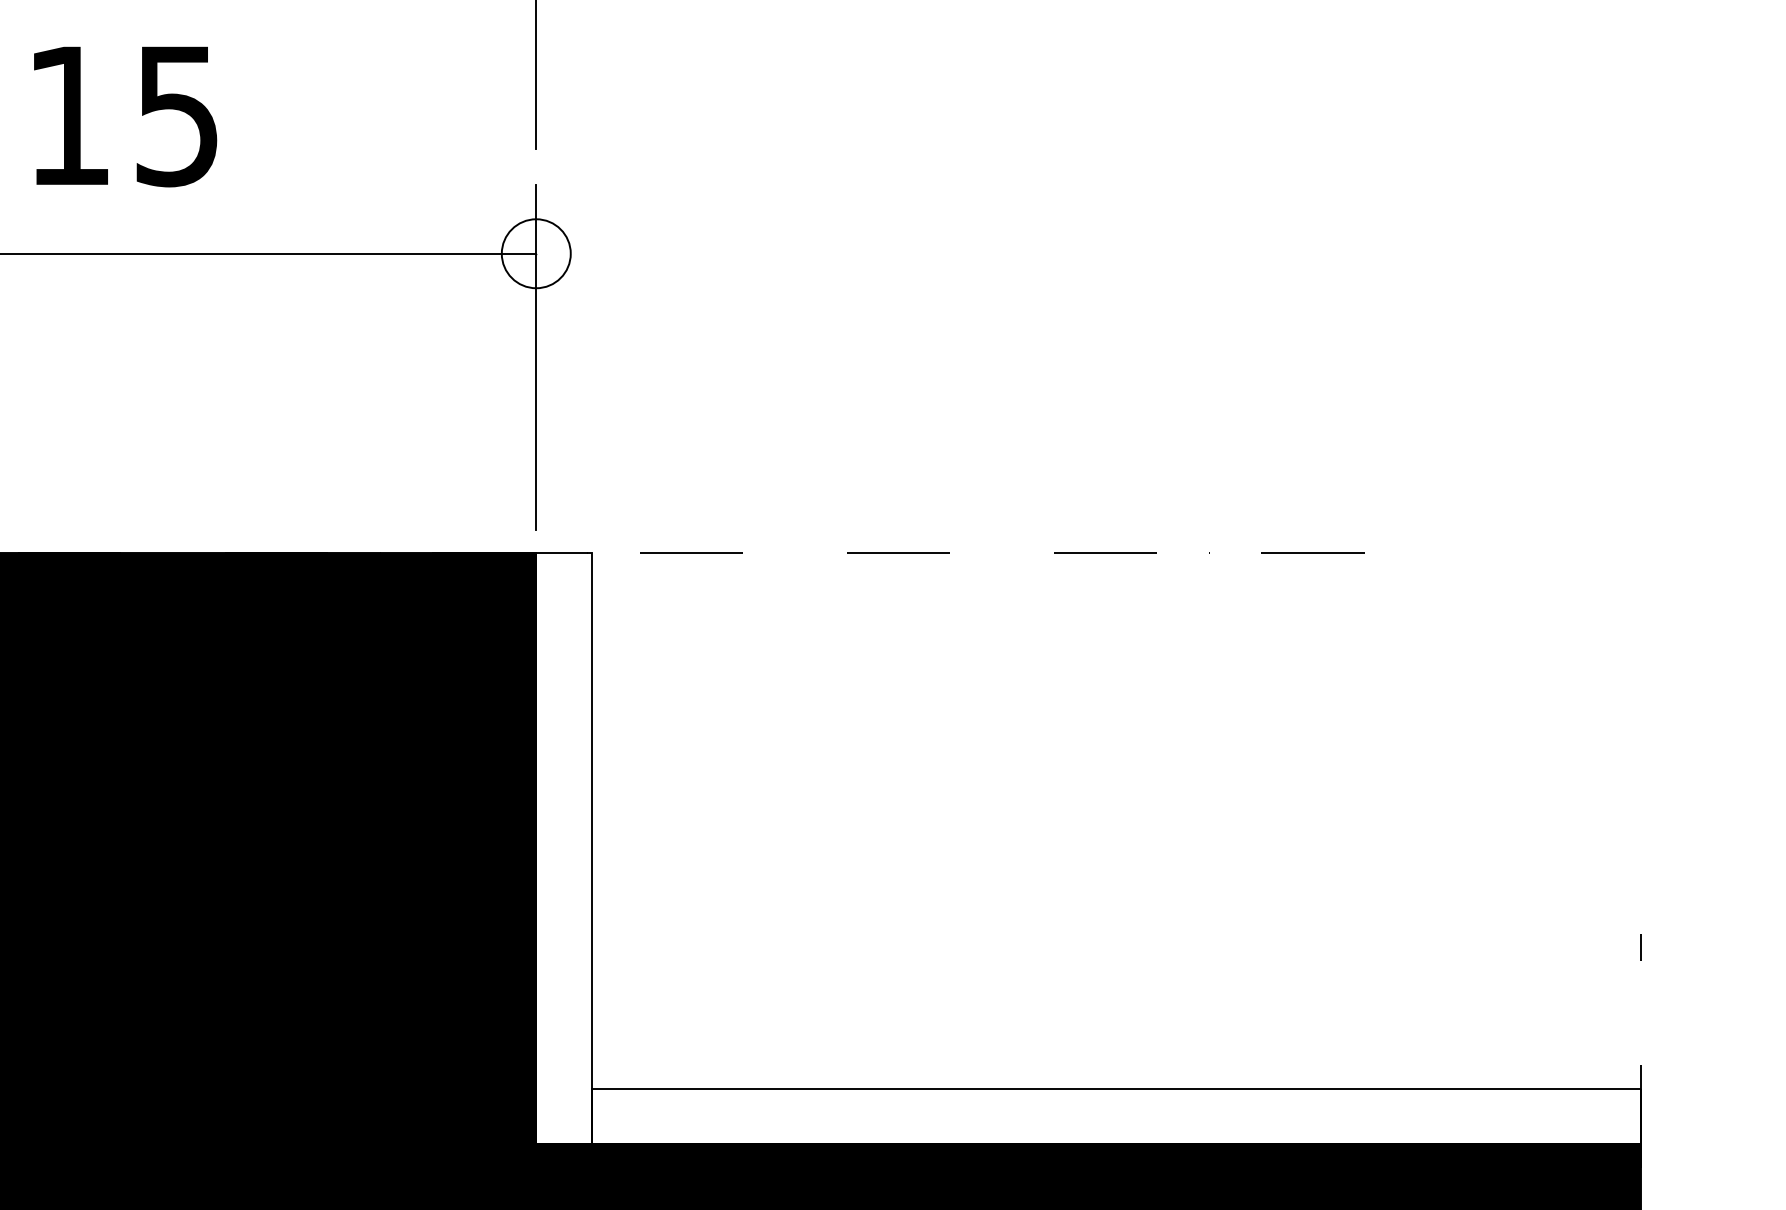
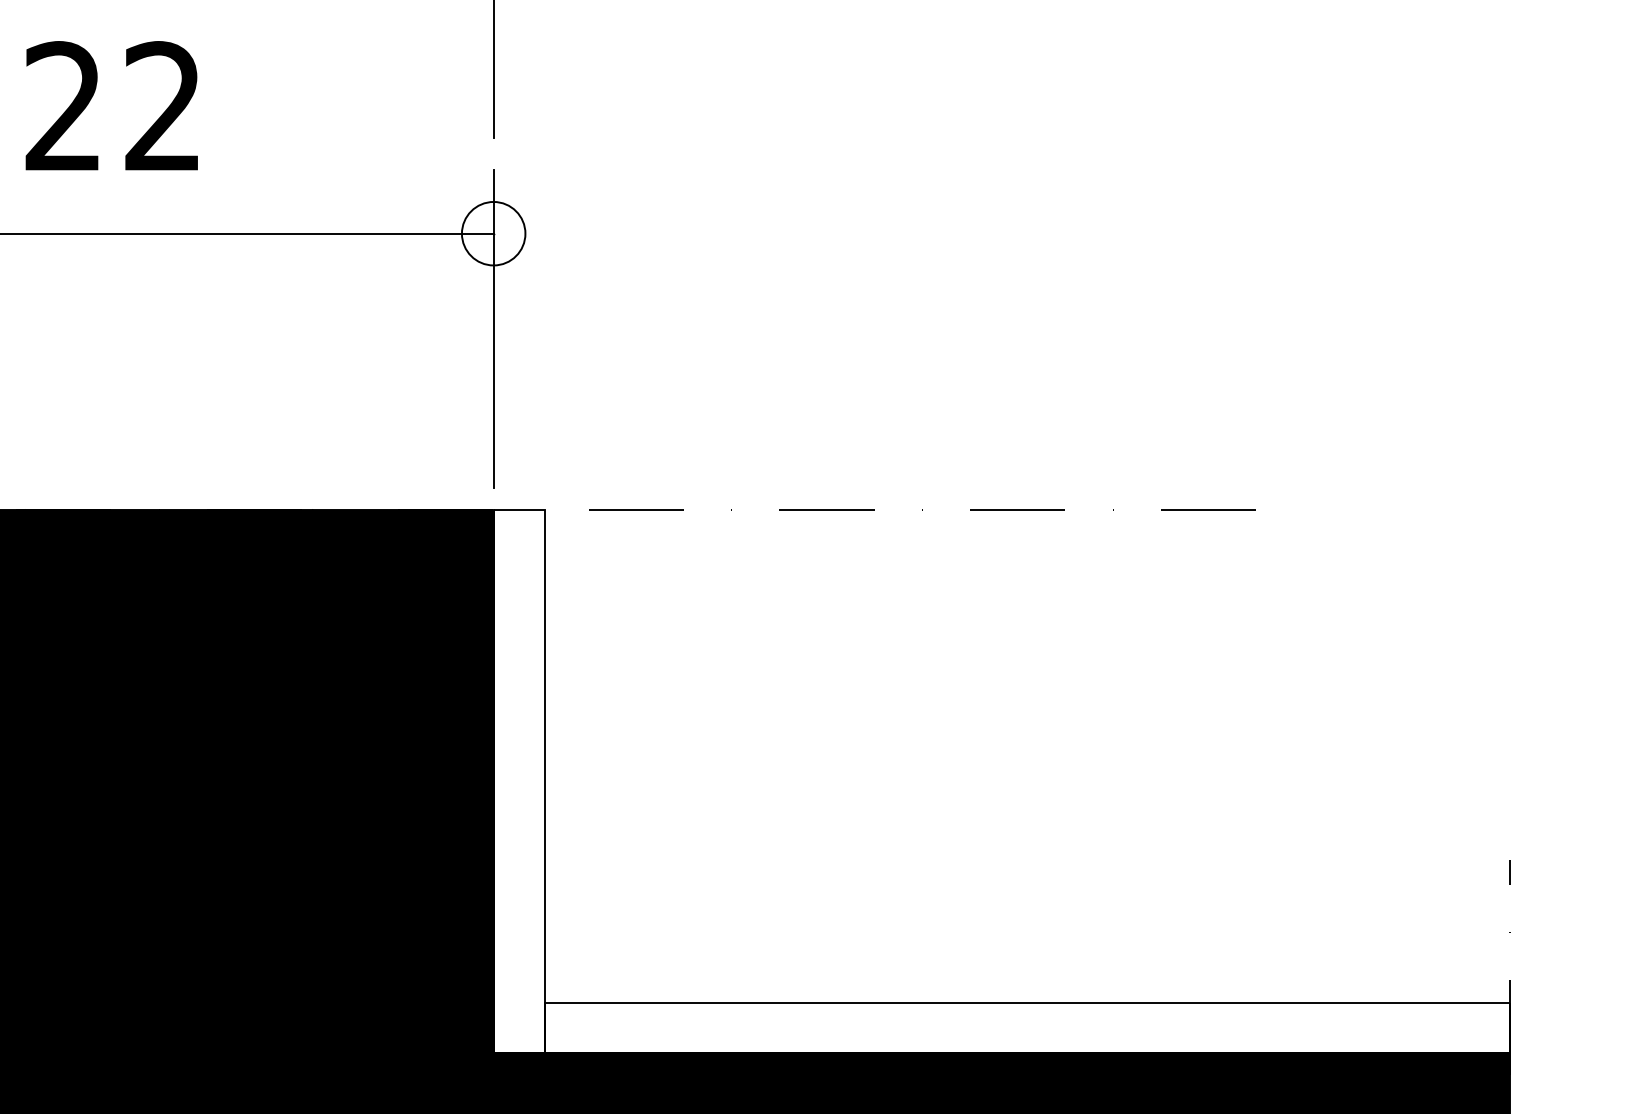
text: (122, 115) -> (112, 106), 15 -> 22

